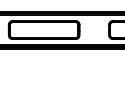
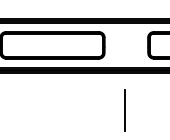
line: (93, 73) -> (125, 109), added

